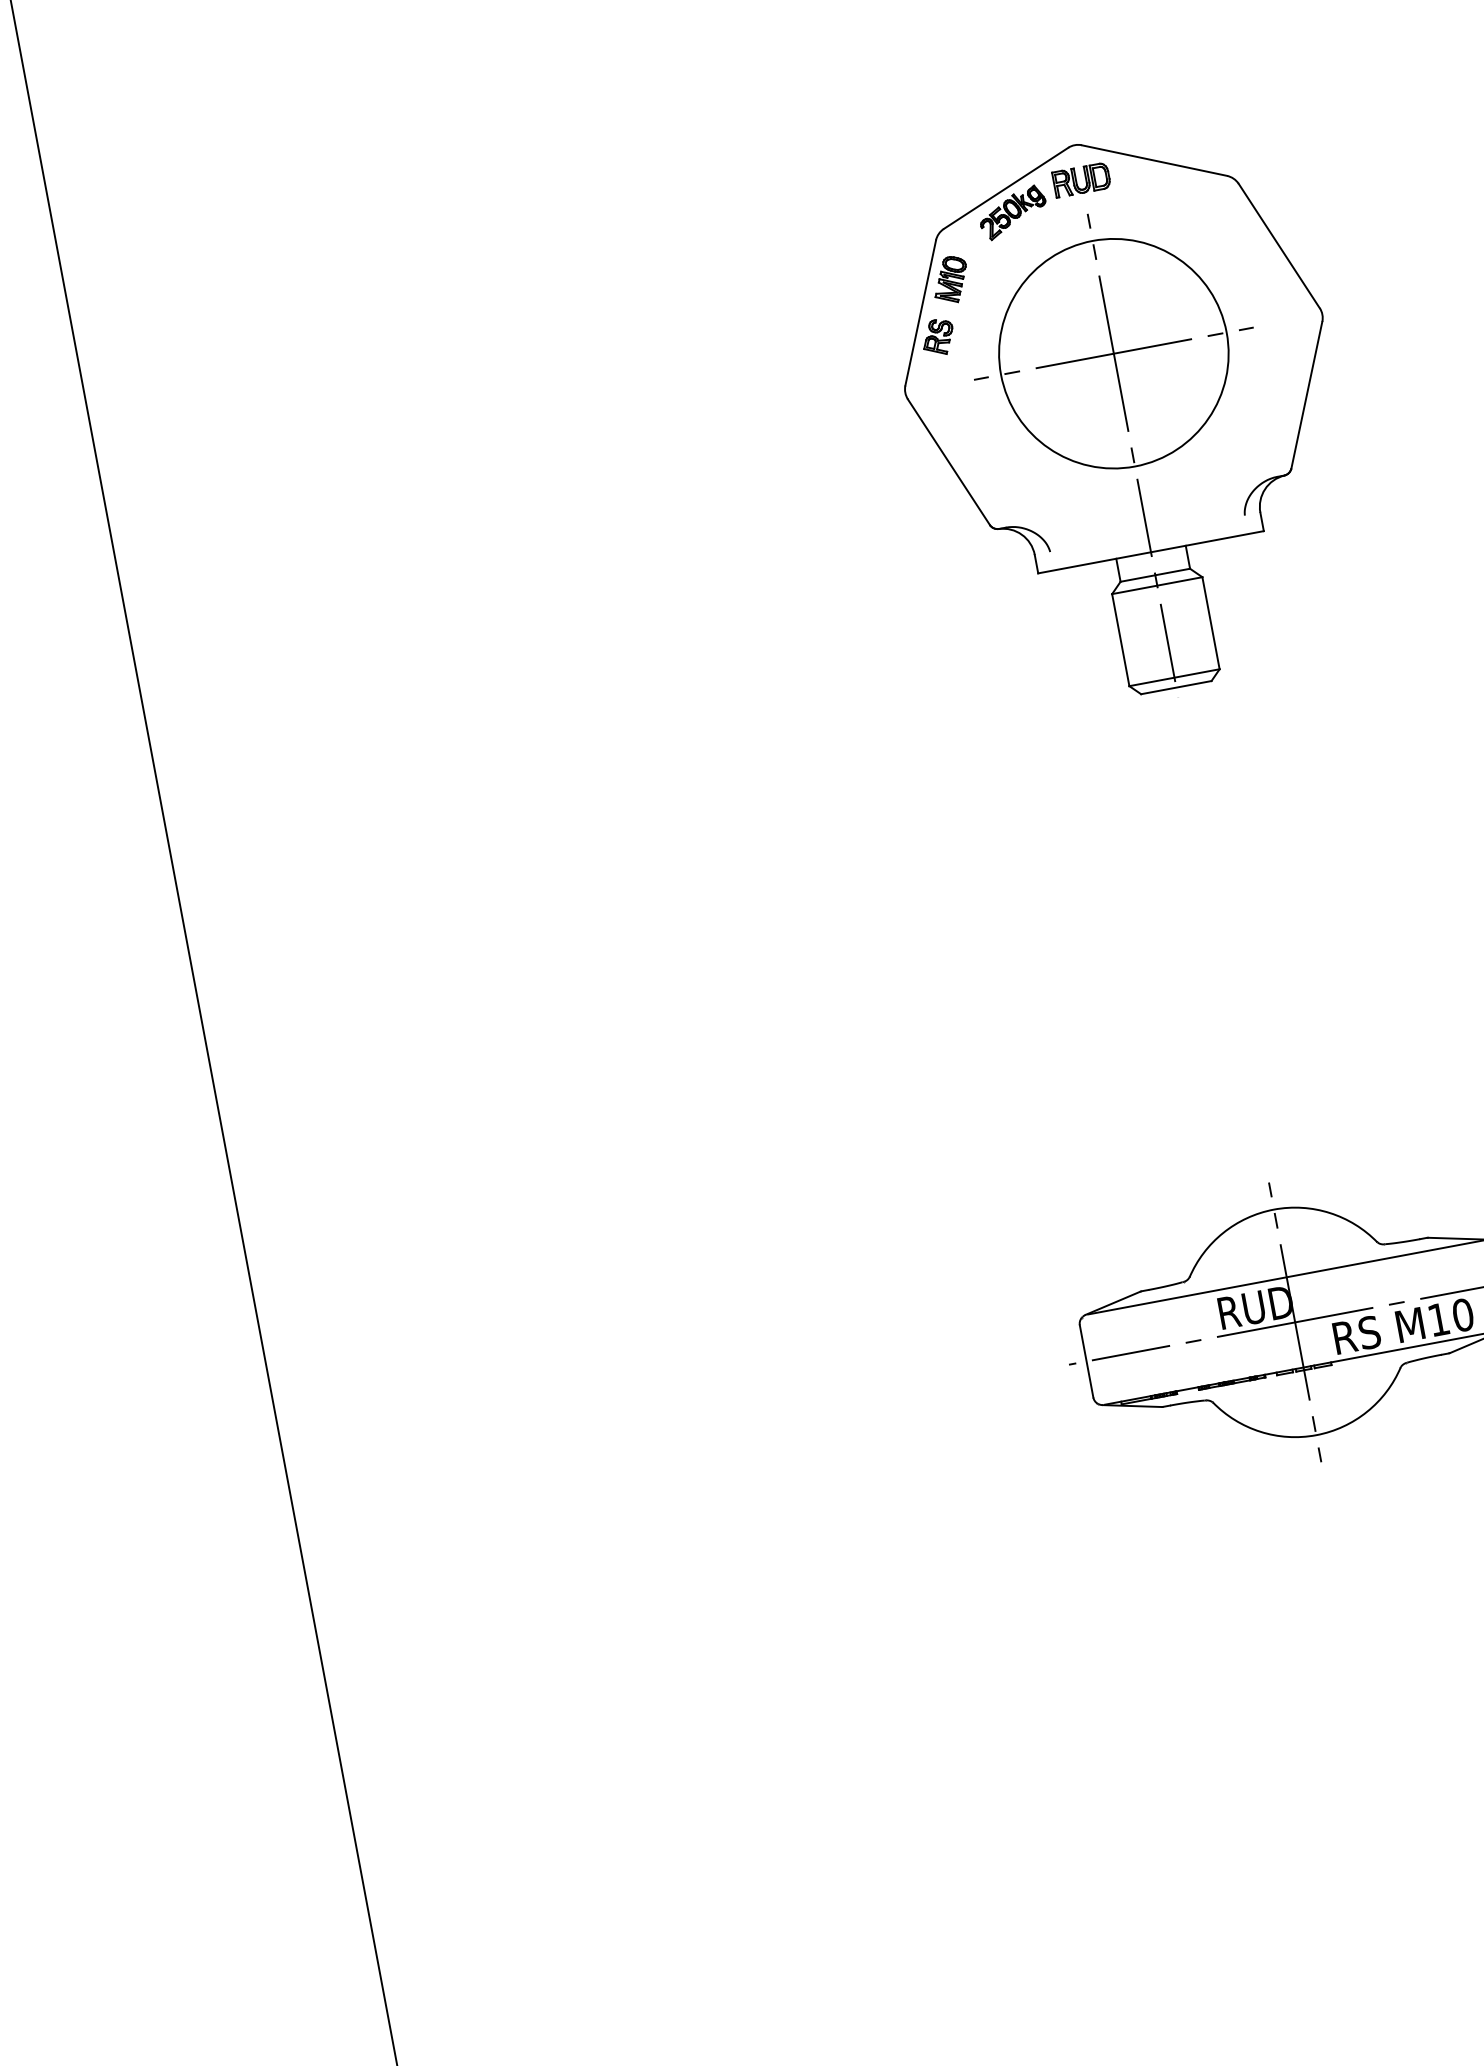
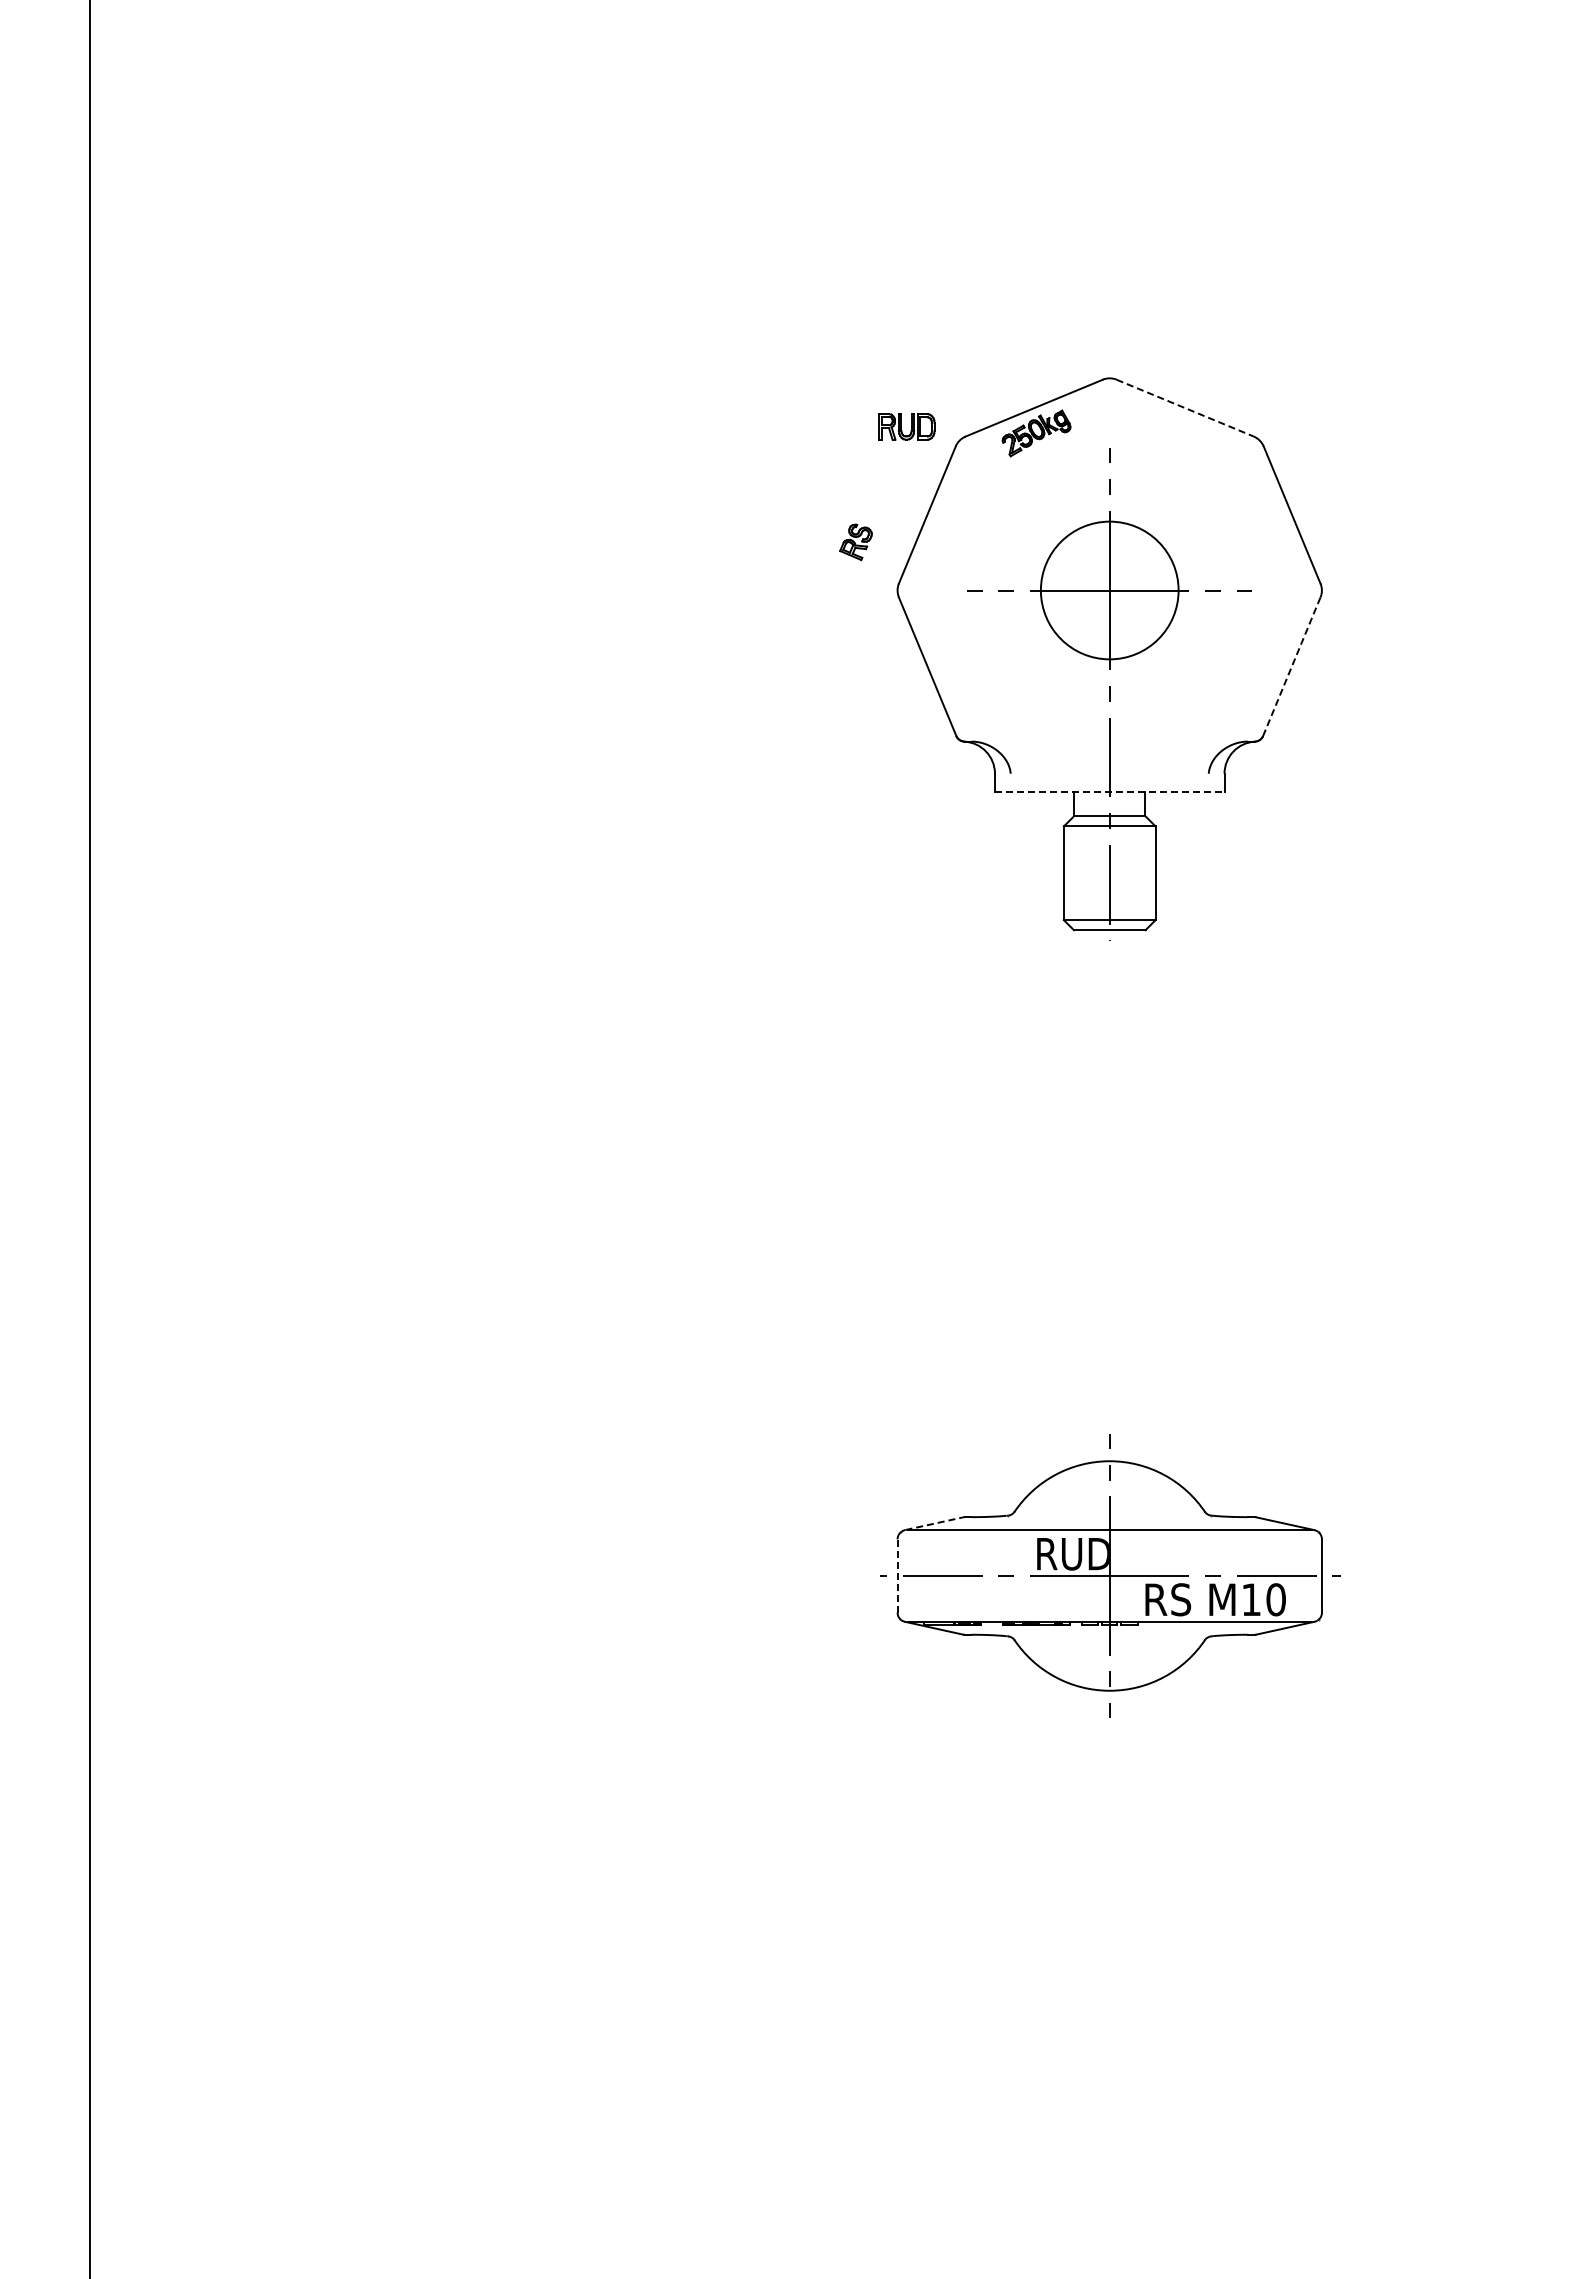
line: (1154, 160) -> (1185, 408), solid -> dashed
part: (1081, 179) -> (906, 426), moved
part: (950, 280) -> (962, 488), removed
part: (937, 337) -> (855, 542), moved
circle: (1113, 353) -> (1109, 590), size x0.6
line: (1306, 394) -> (1291, 666), solid -> dashed
line: (1150, 552) -> (1109, 792), solid -> dashed
line: (1113, 1303) -> (934, 1523), solid -> dashed
line: (1086, 1361) -> (897, 1576), solid -> dashed

